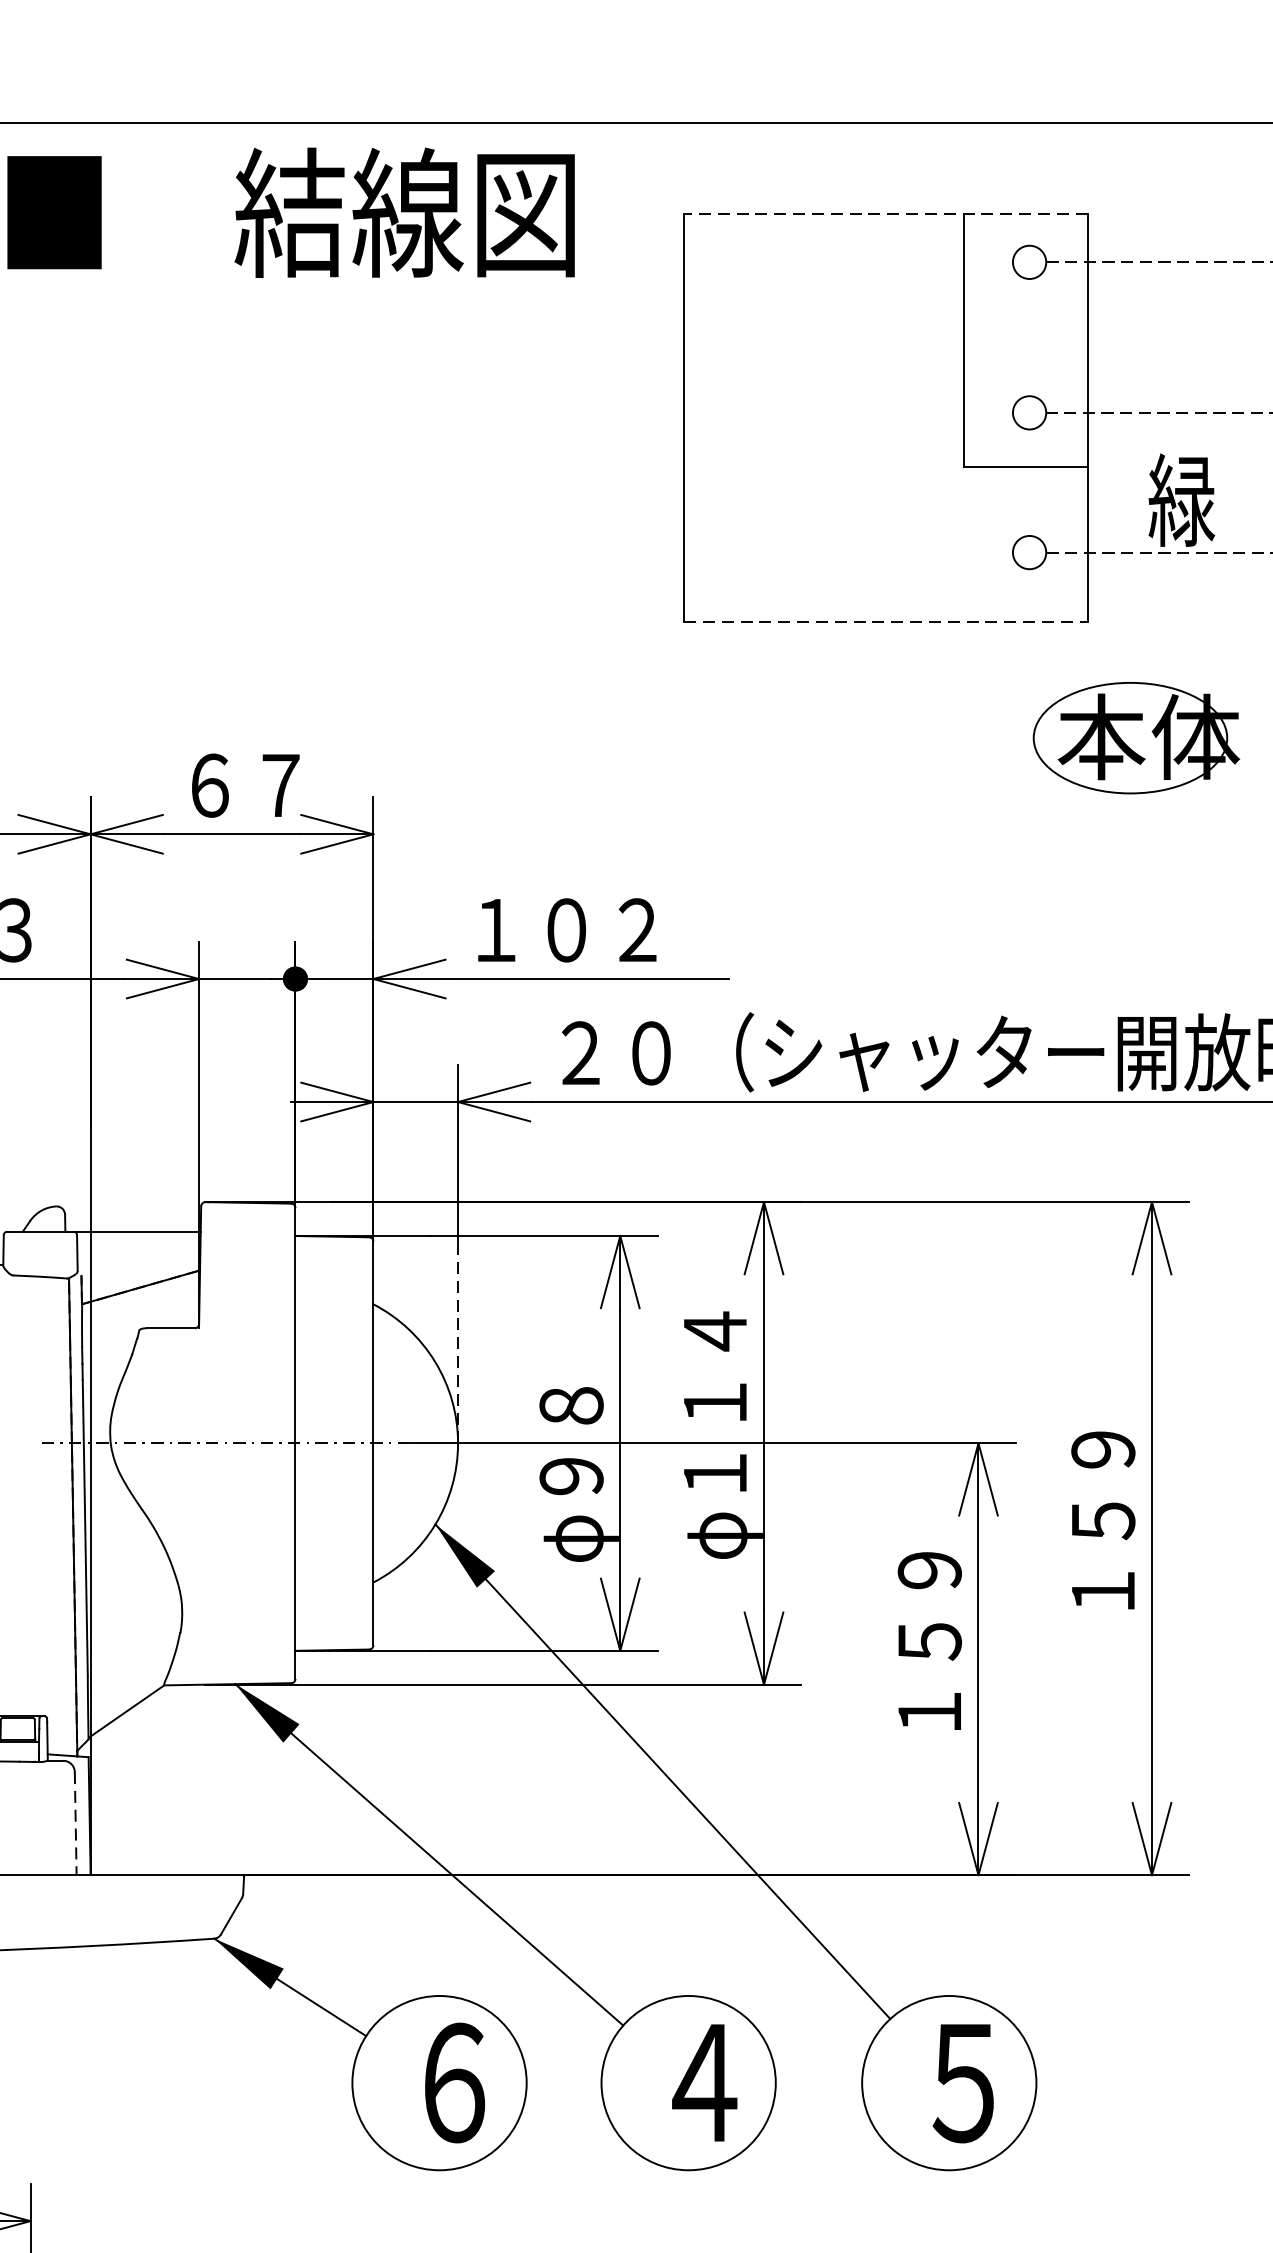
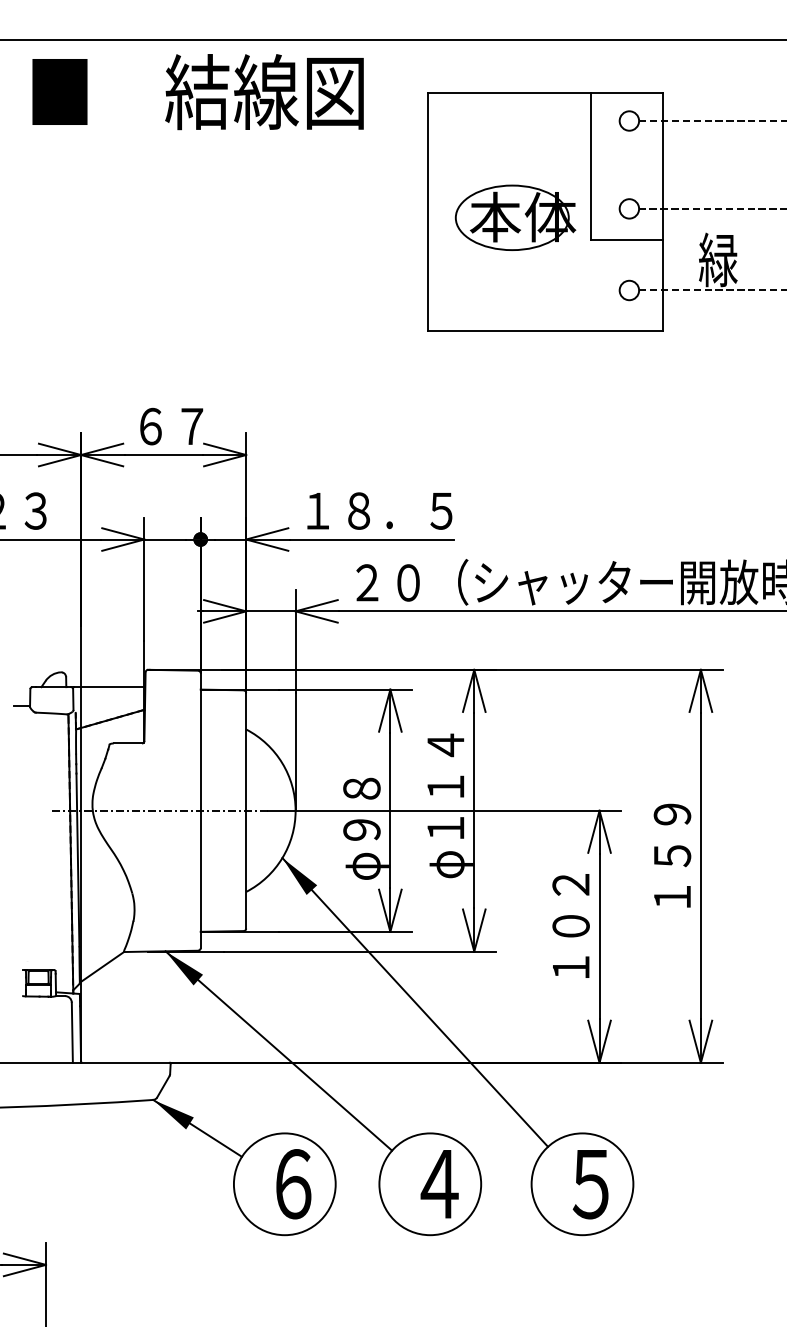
line: (885, 213) -> (545, 92), dashed -> solid
line: (885, 621) -> (545, 330), dashed -> solid
part: (1135, 737) -> (515, 217), moved
text: (637, 929) -> (400, 510), １０２ -> １８．５
line: (457, 1342) -> (295, 751), dashed -> solid
text: (928, 1605) -> (570, 905), １５９ -> １０２
line: (75, 1824) -> (72, 1033), dashed -> solid

